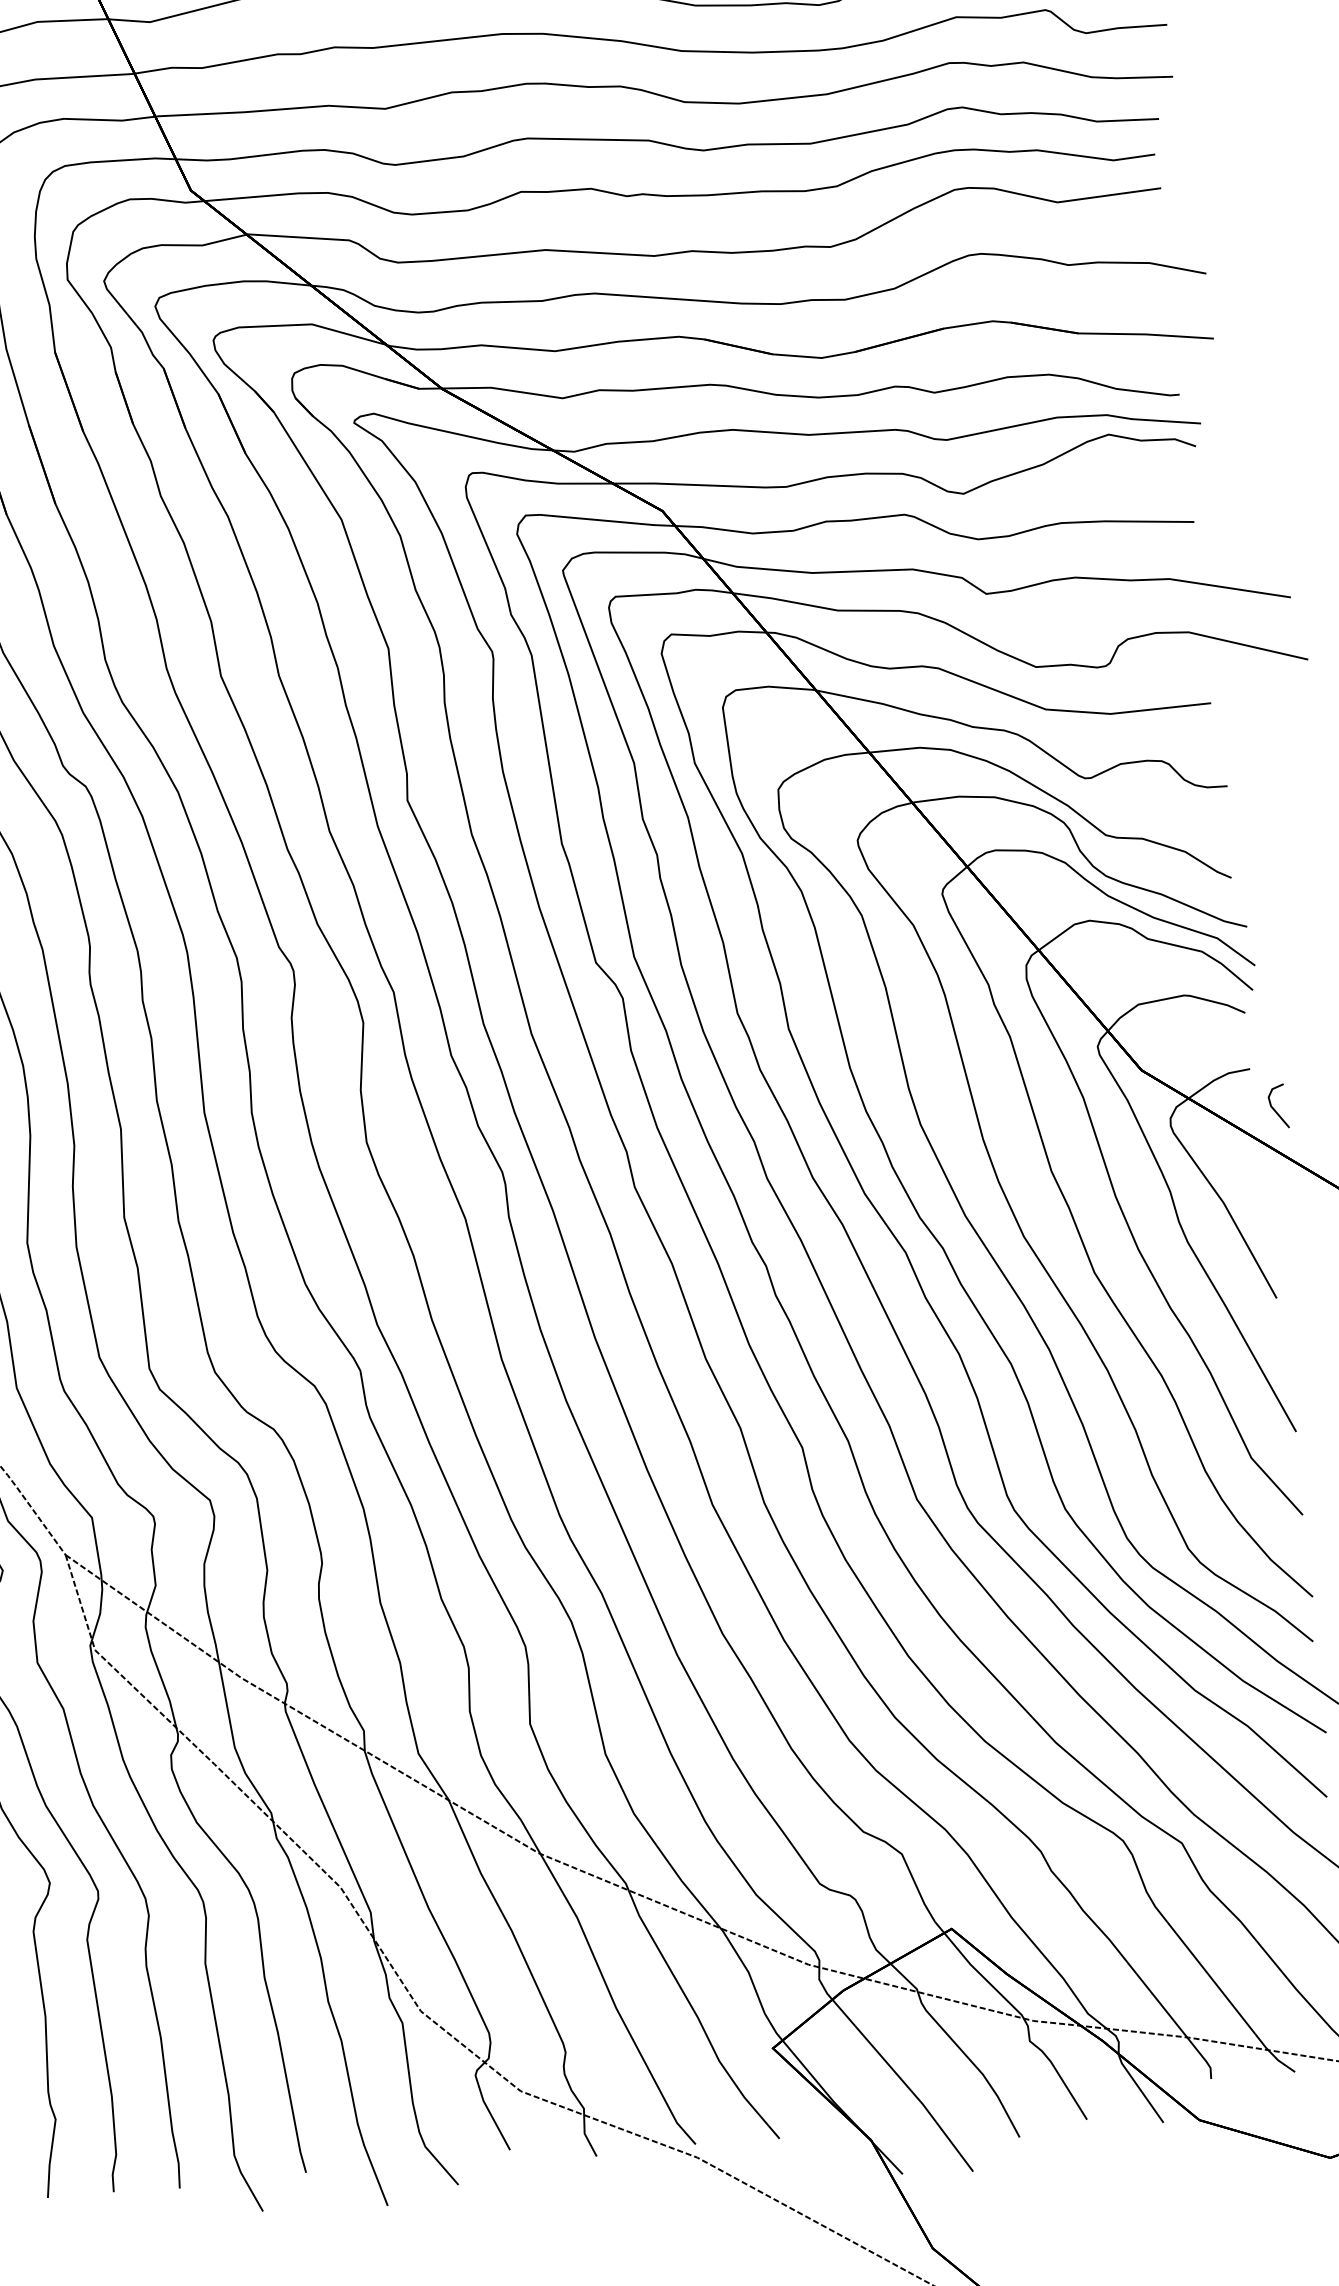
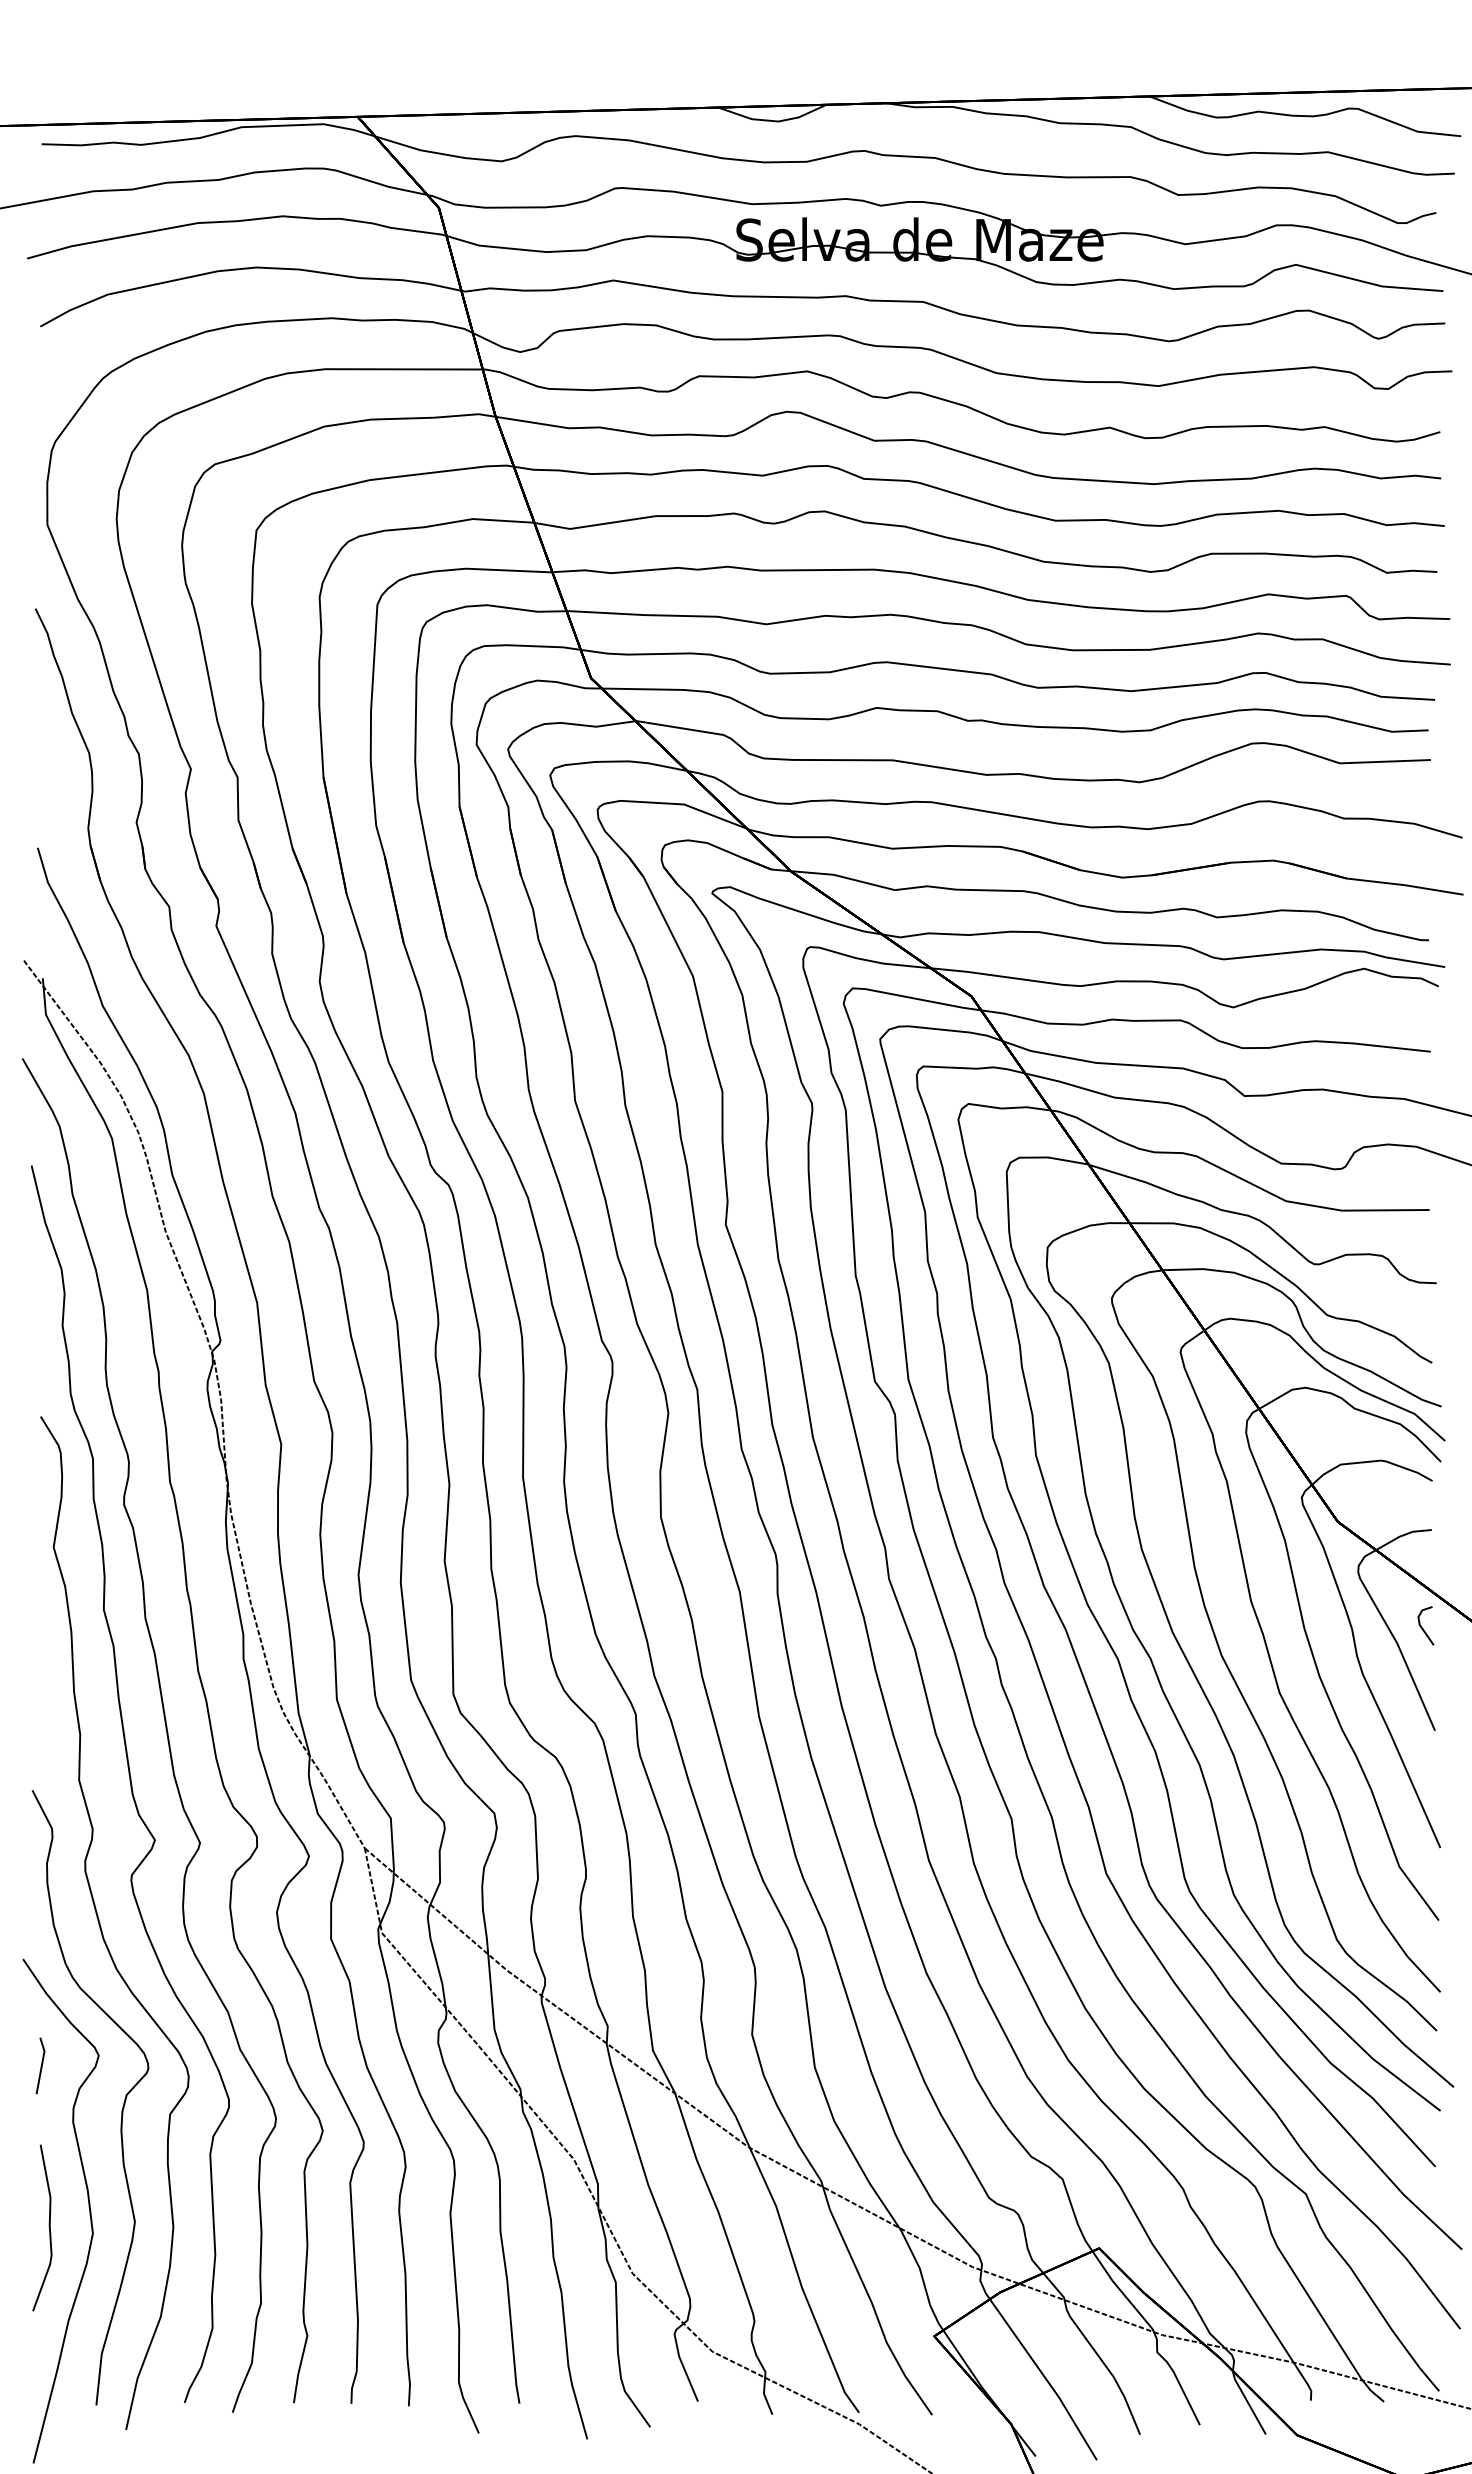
line: (1274, 1108) -> (1422, 1627), moved

